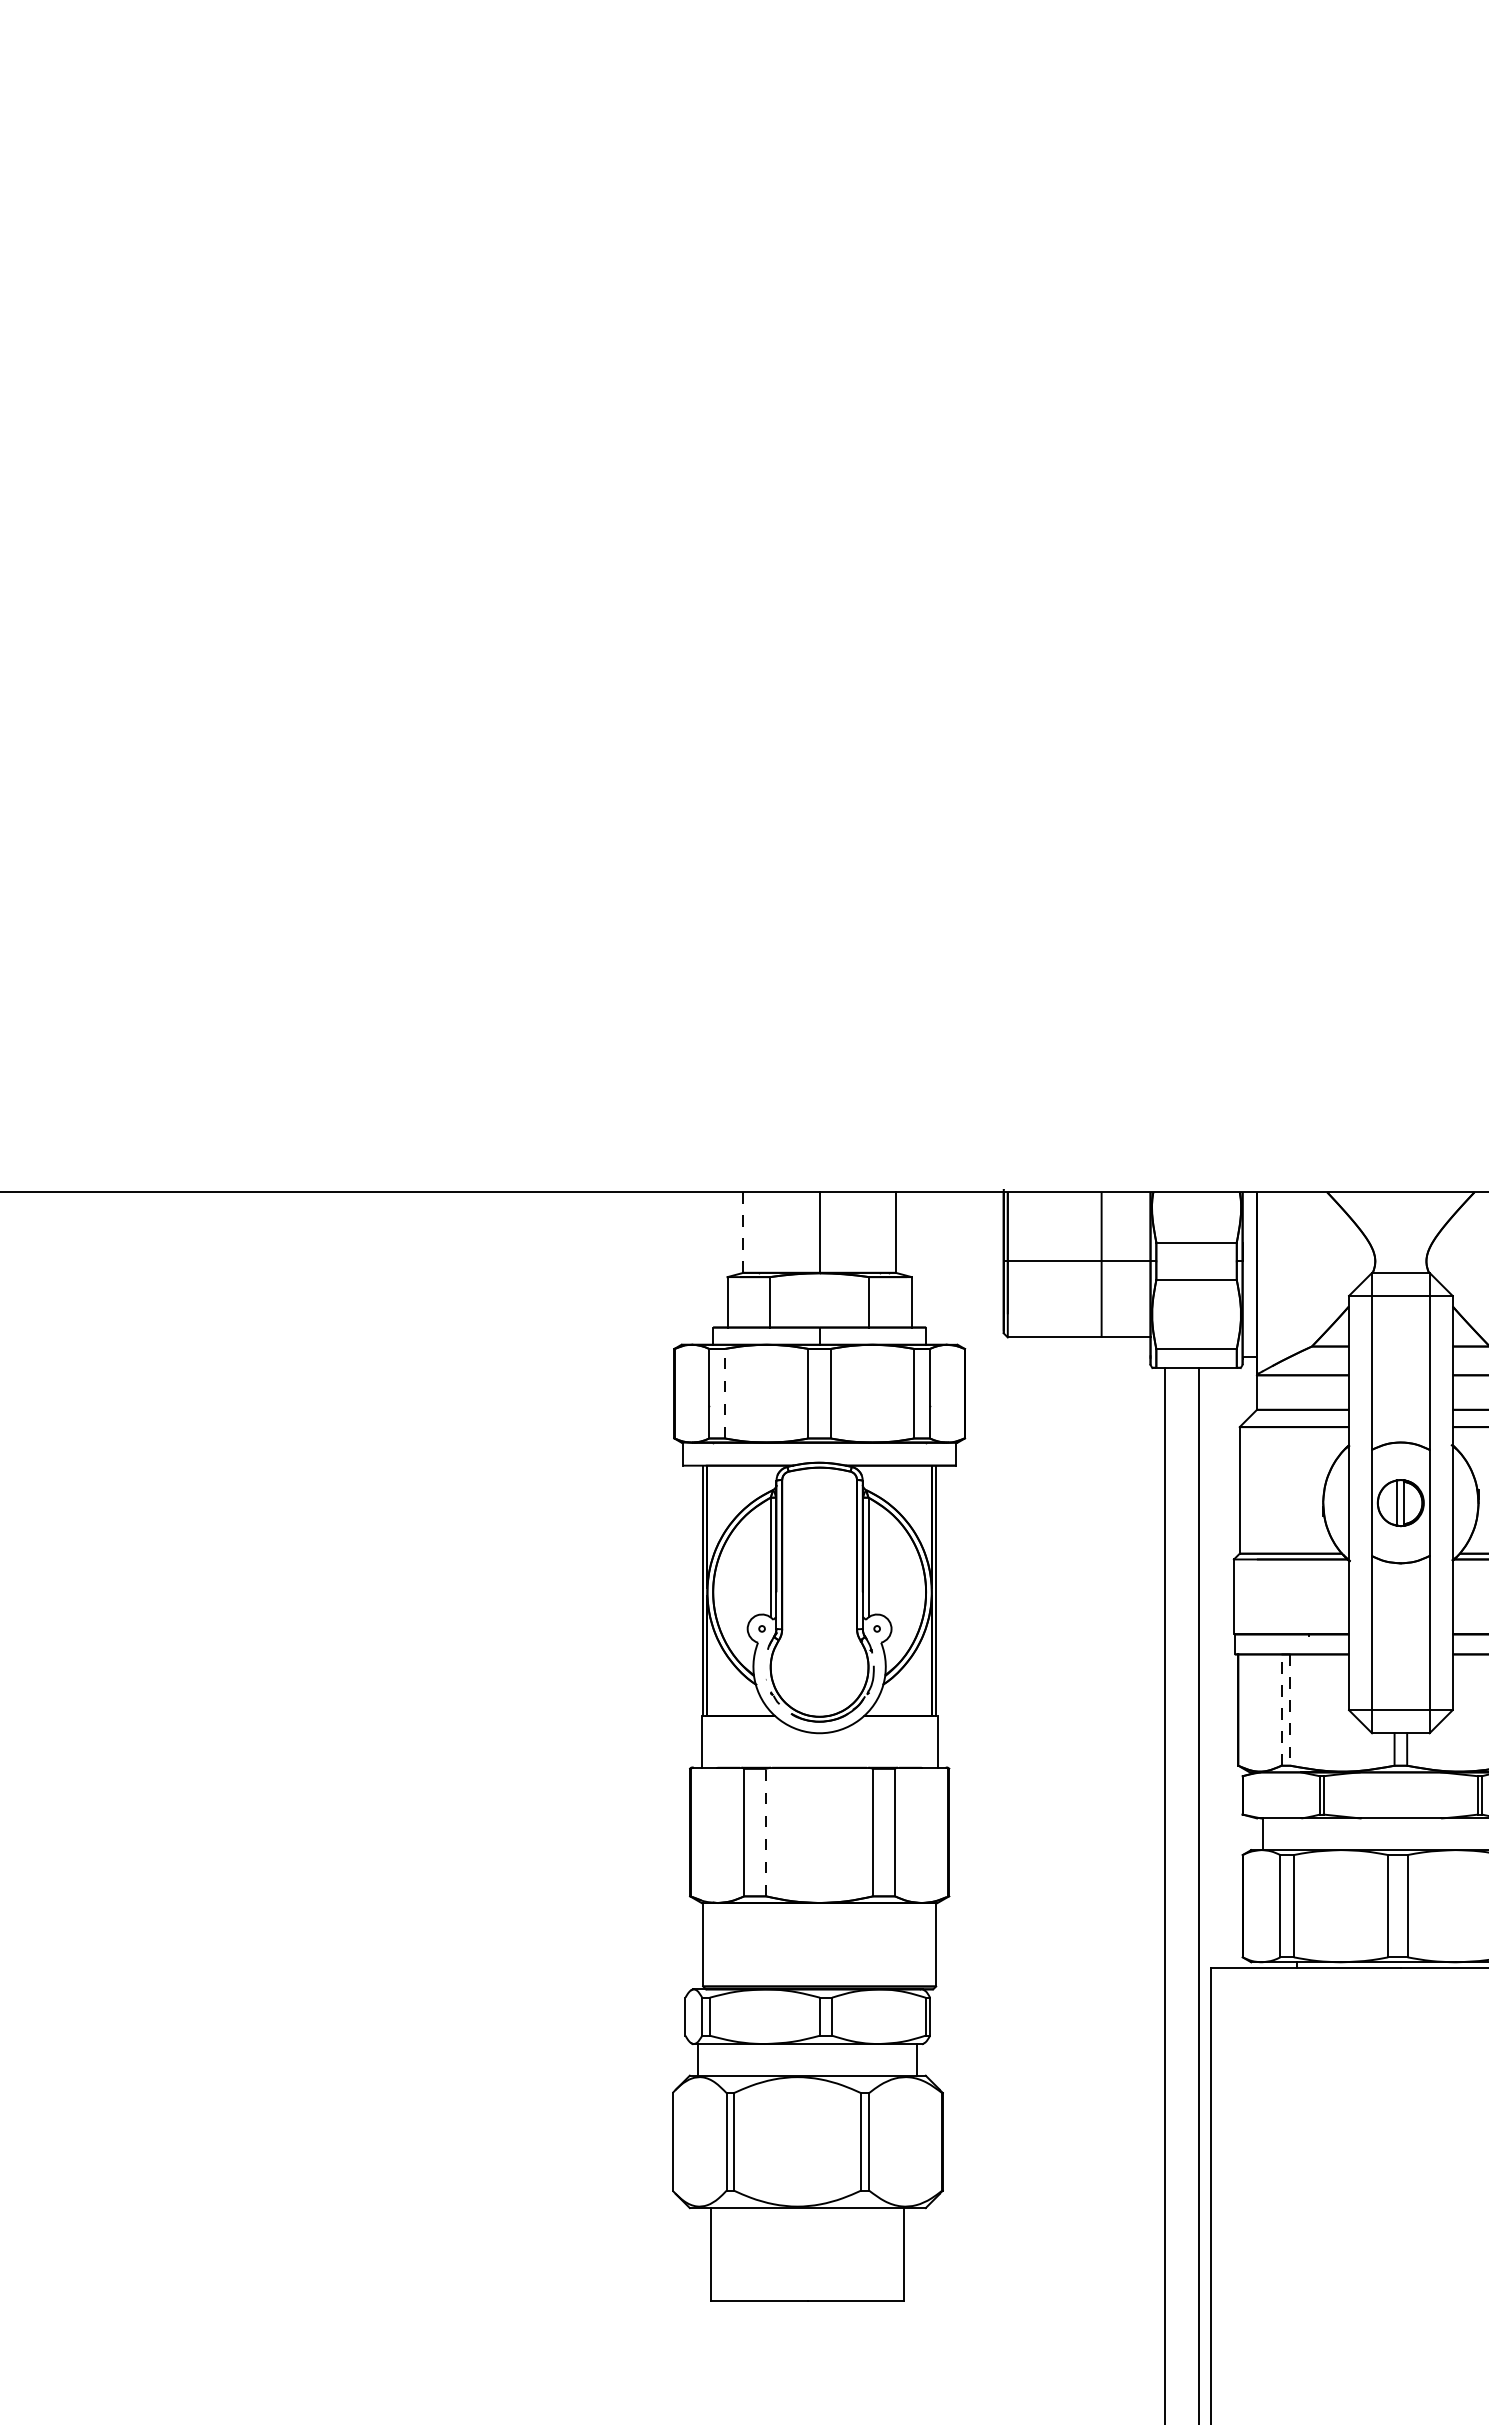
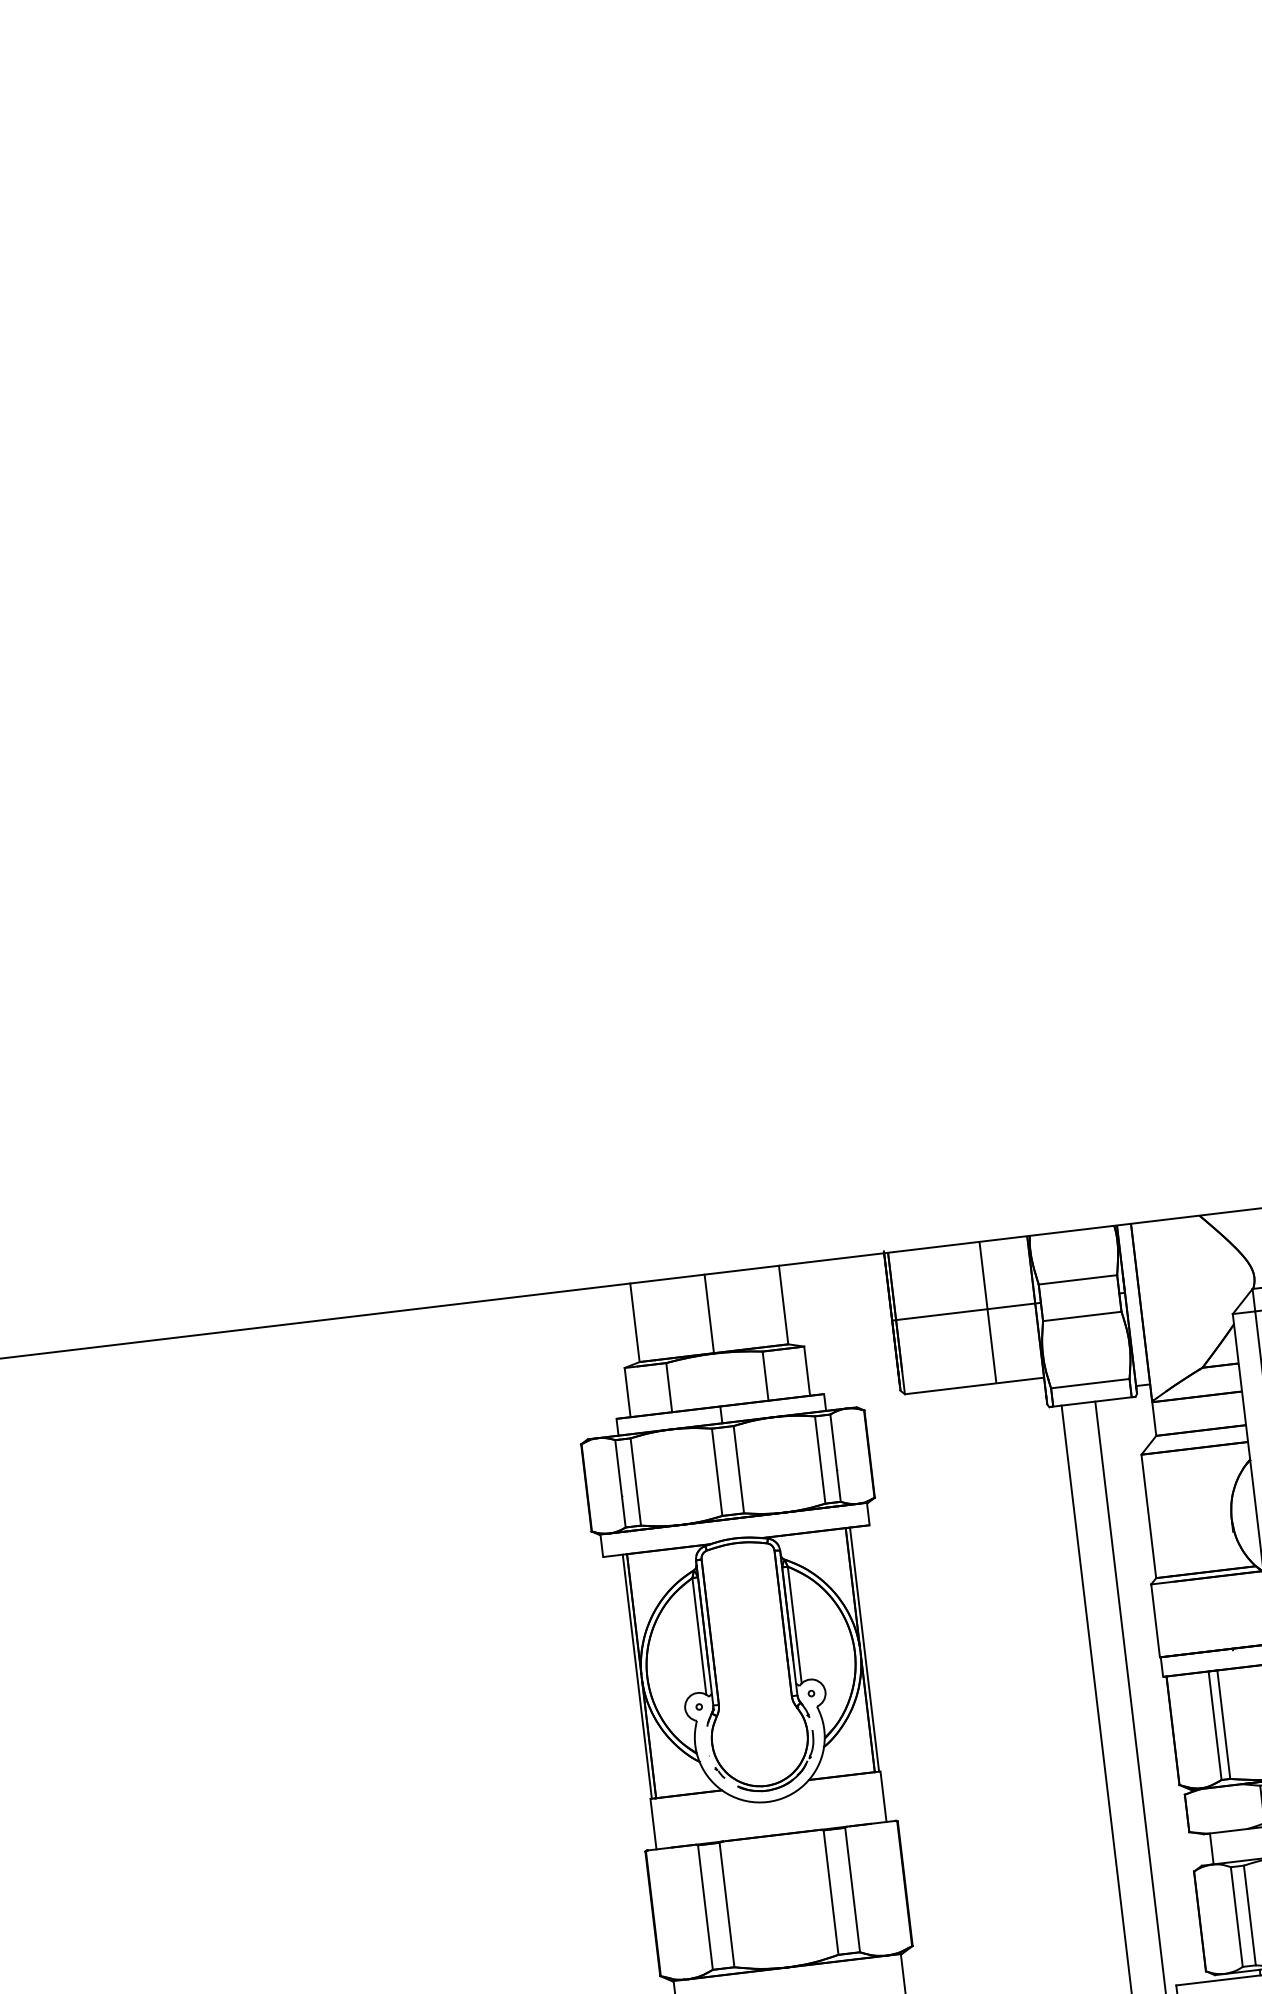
line: (743, 1233) -> (635, 1323), dashed -> solid
line: (725, 1393) -> (636, 1481), dashed -> solid
line: (1281, 1710) -> (1215, 1726), dashed -> solid
line: (1290, 1710) -> (1223, 1725), dashed -> solid
line: (766, 1832) -> (727, 1904), dashed -> solid

